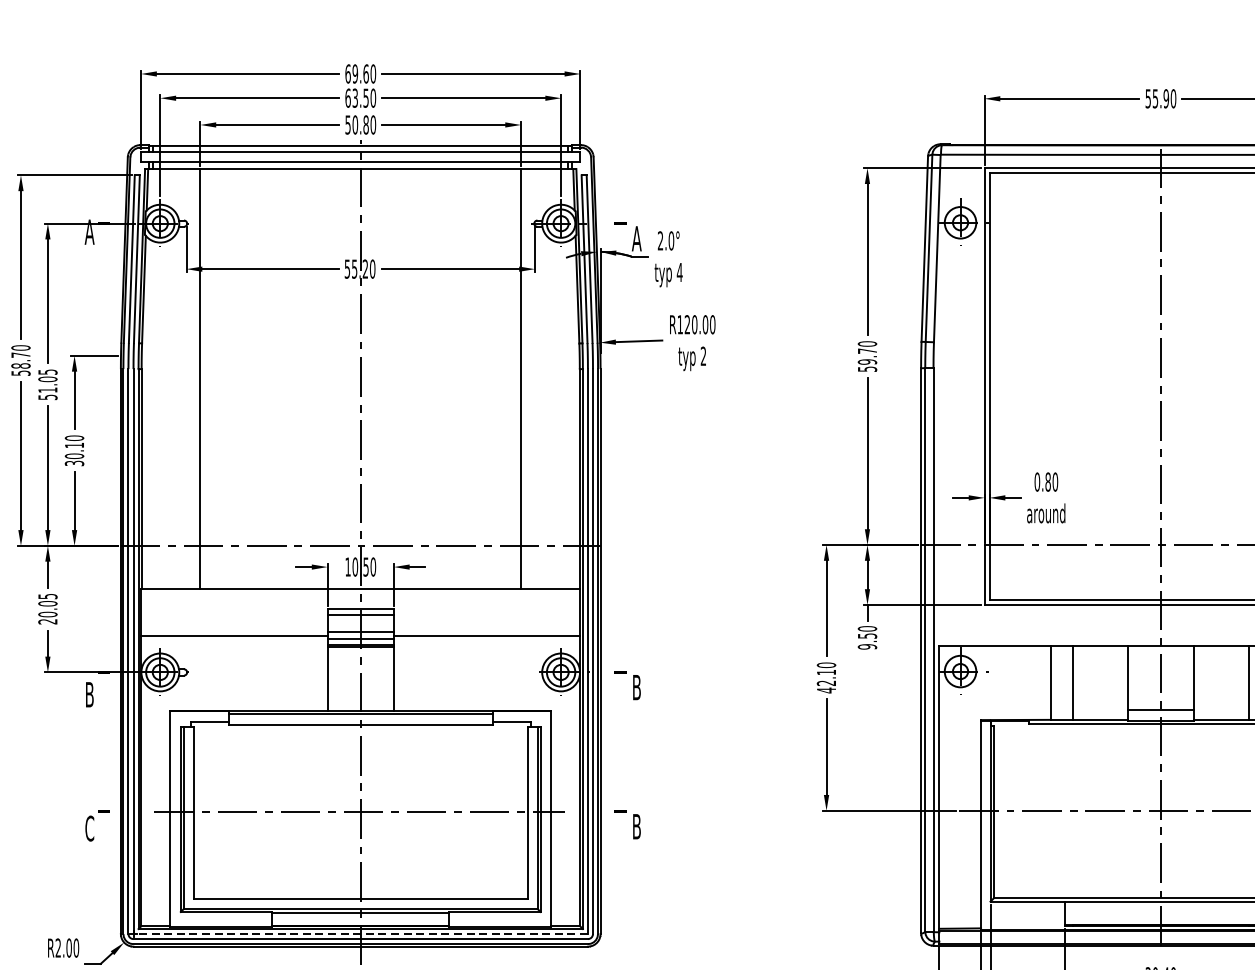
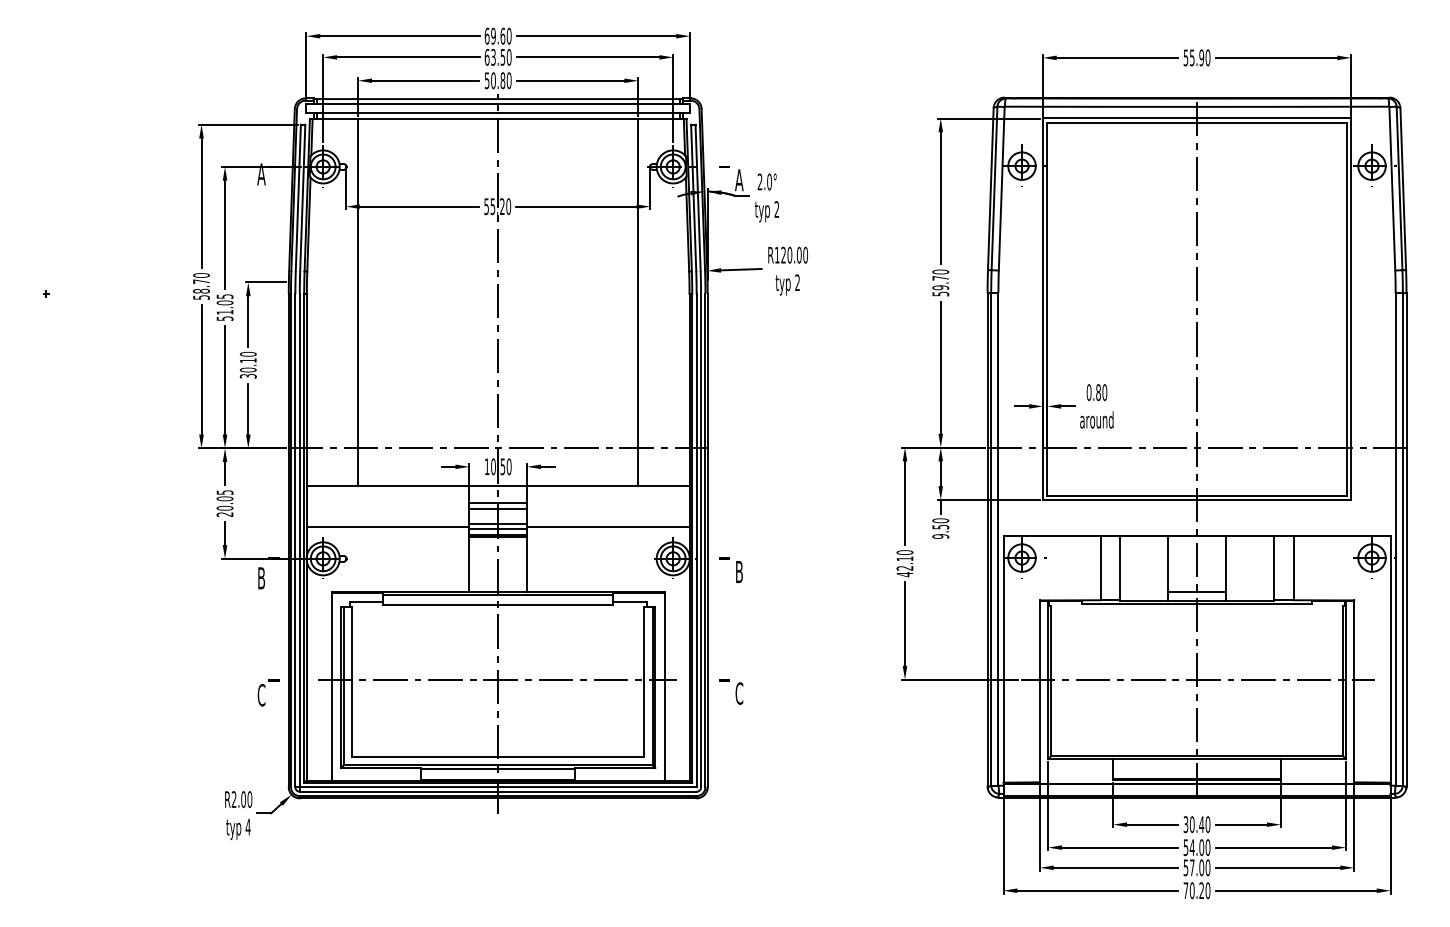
text: (679, 272) -> (776, 209), 4 -> 2
text: (637, 826) -> (739, 693), B -> C
line: (359, 934) -> (497, 787), dashed -> solid

